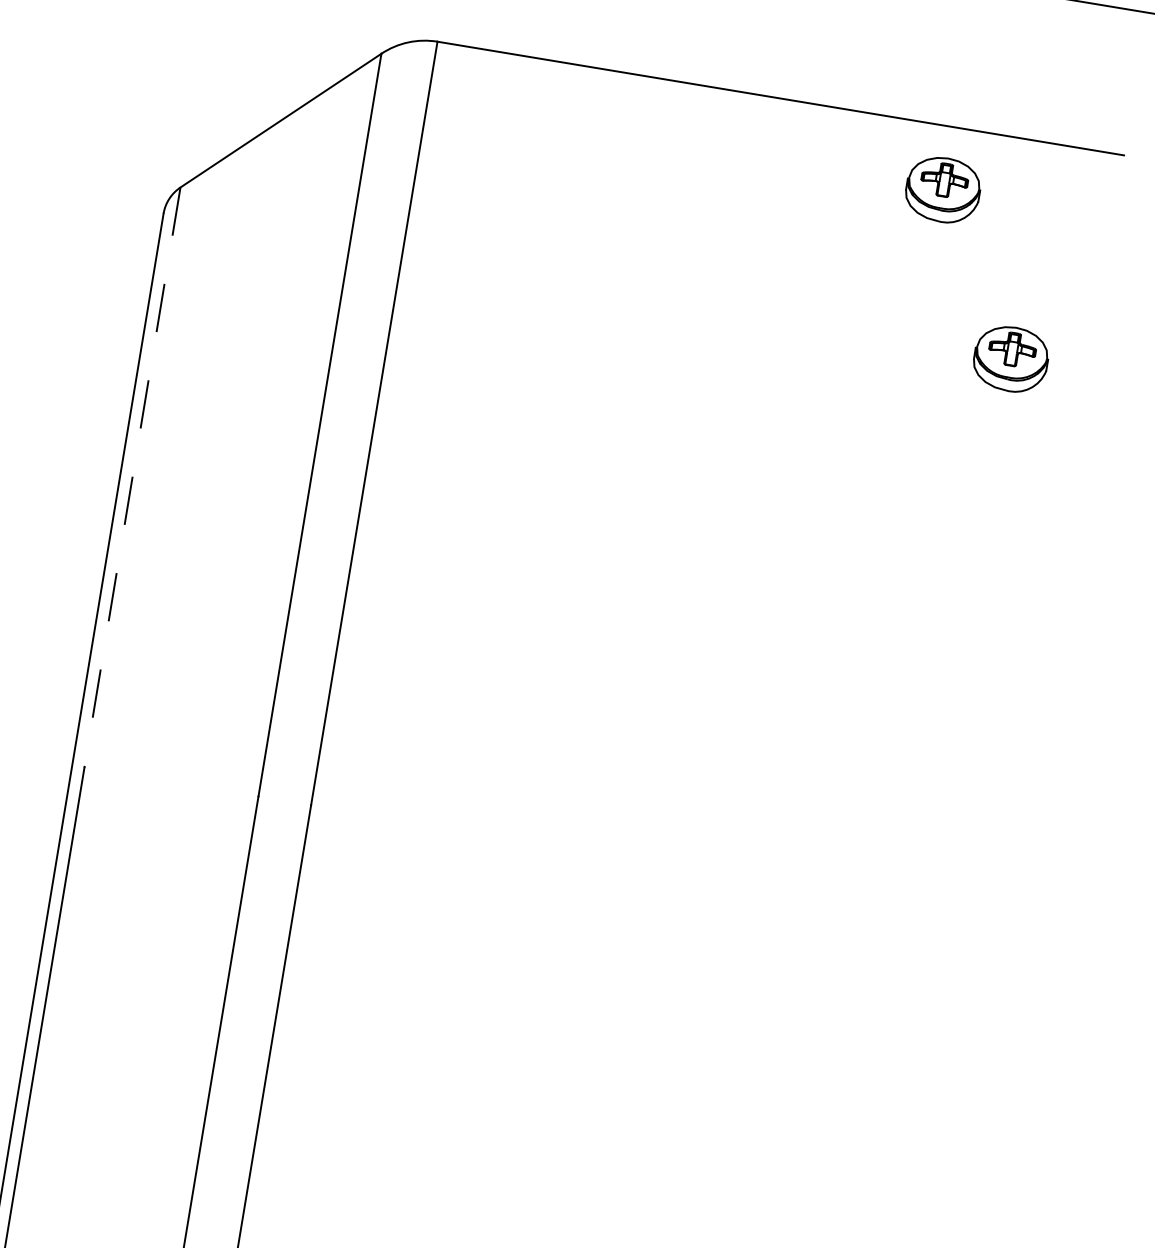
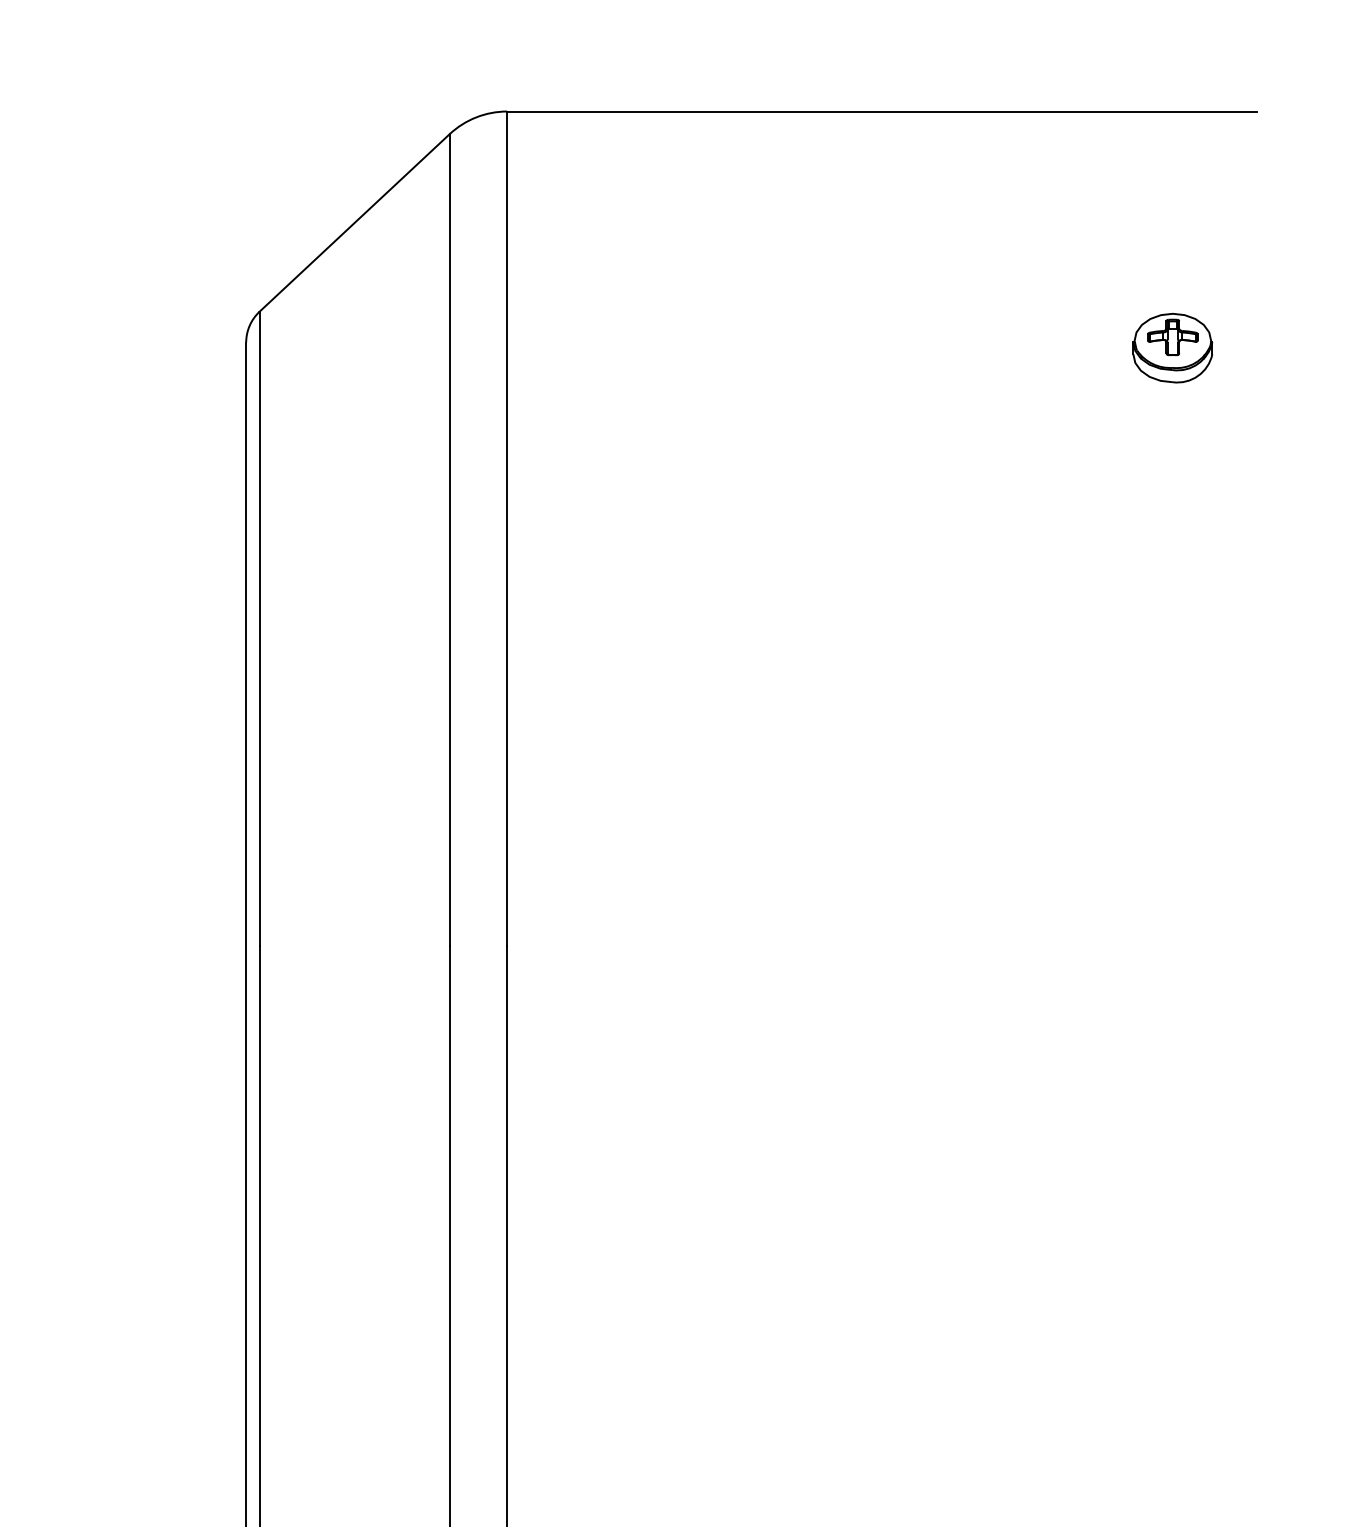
part: (942, 189) -> (1070, 179), removed
line: (132, 477) -> (259, 628), dashed -> solid

